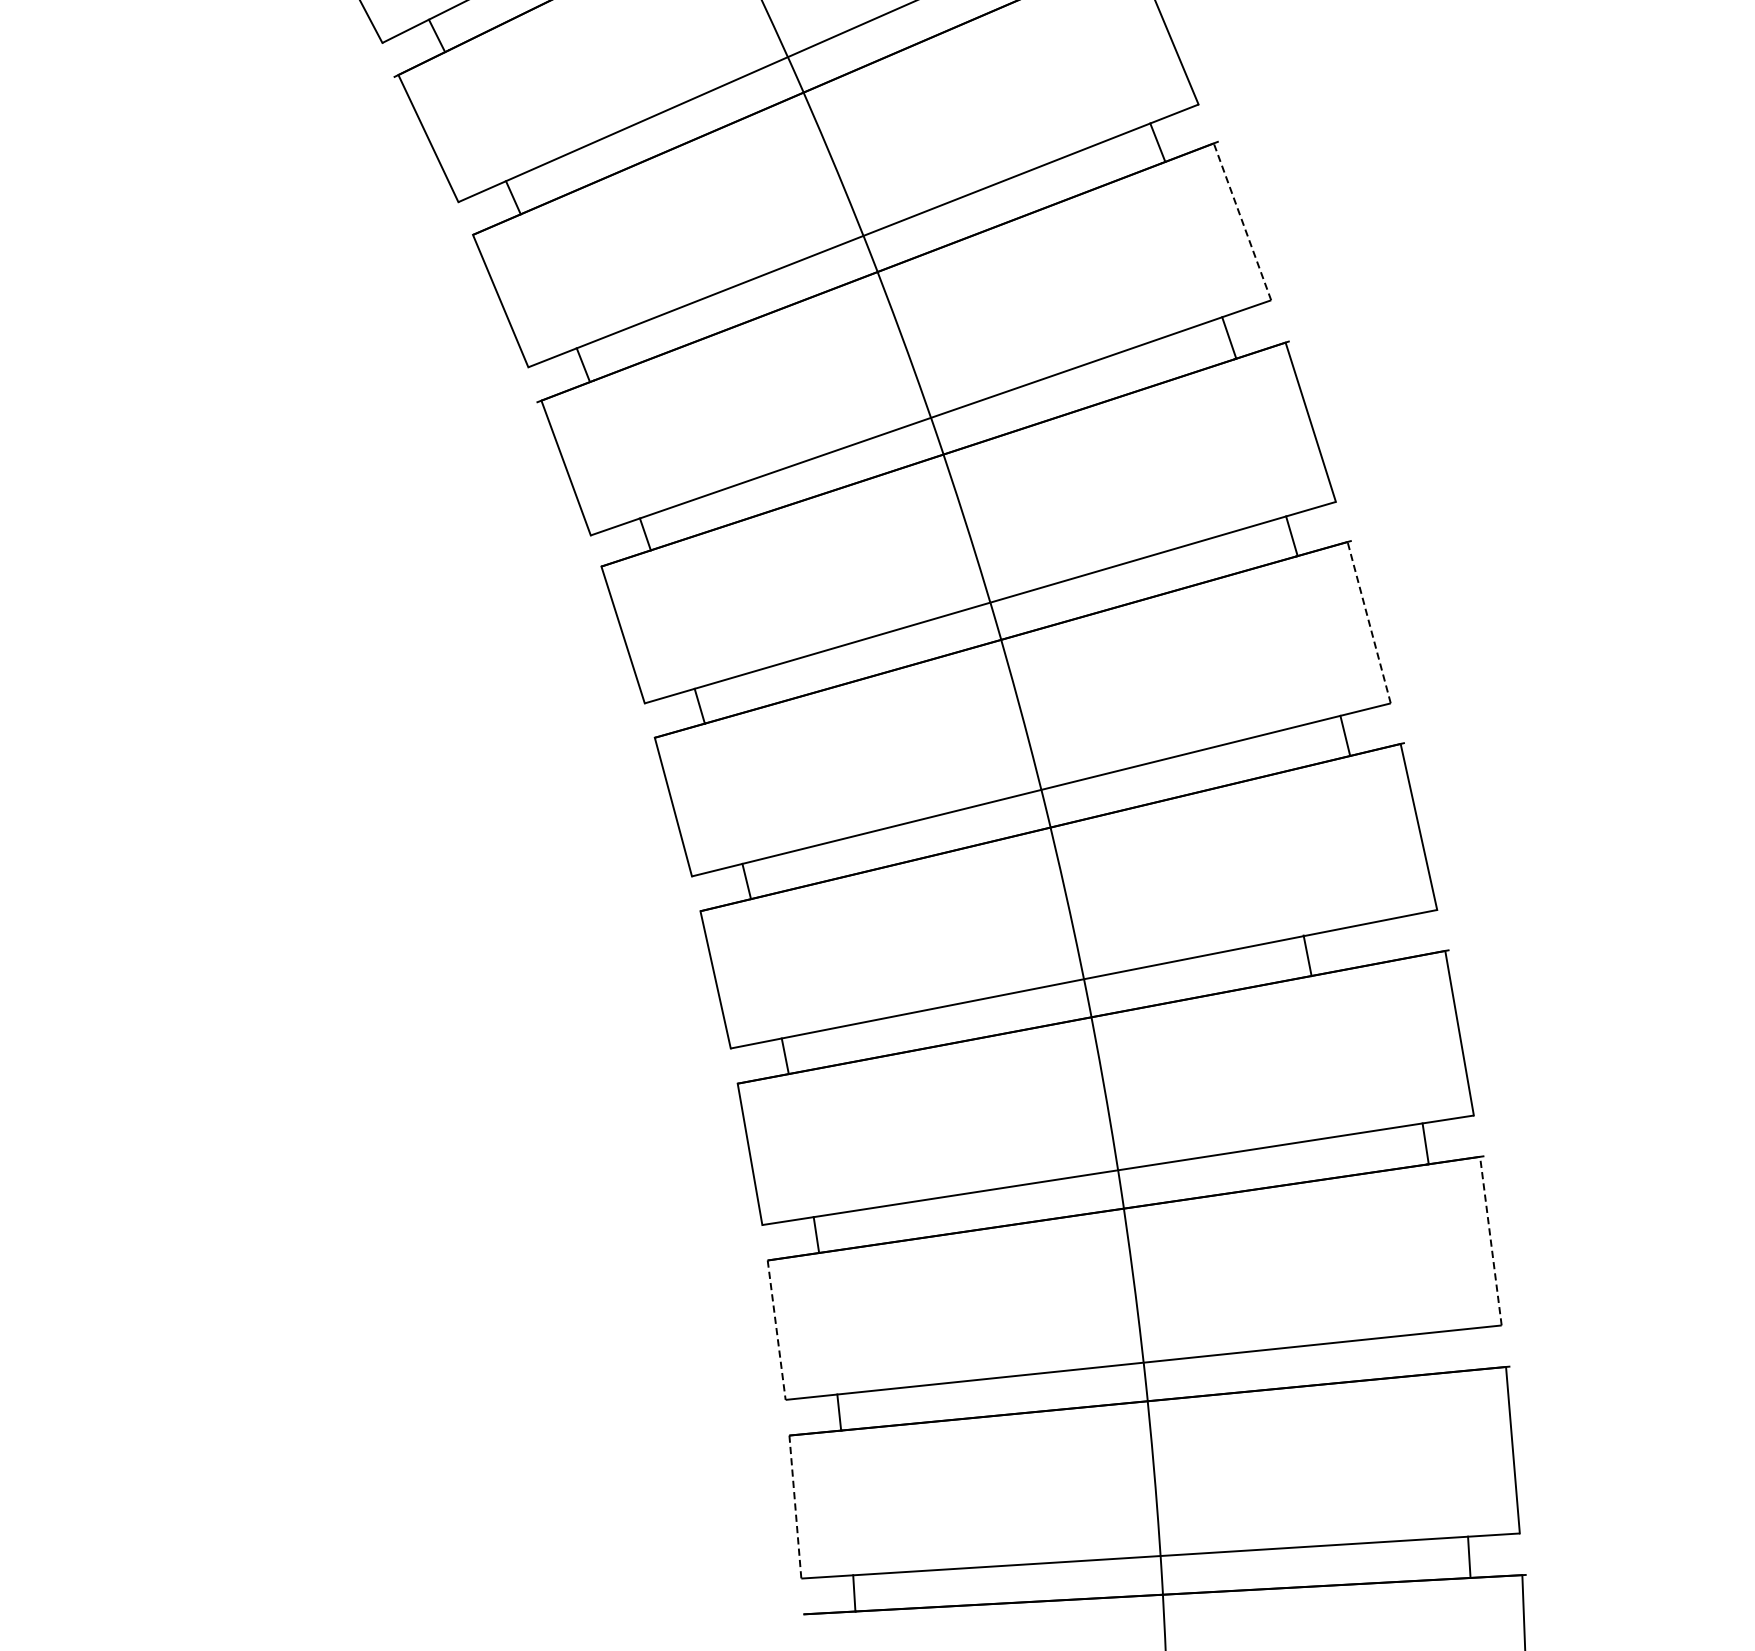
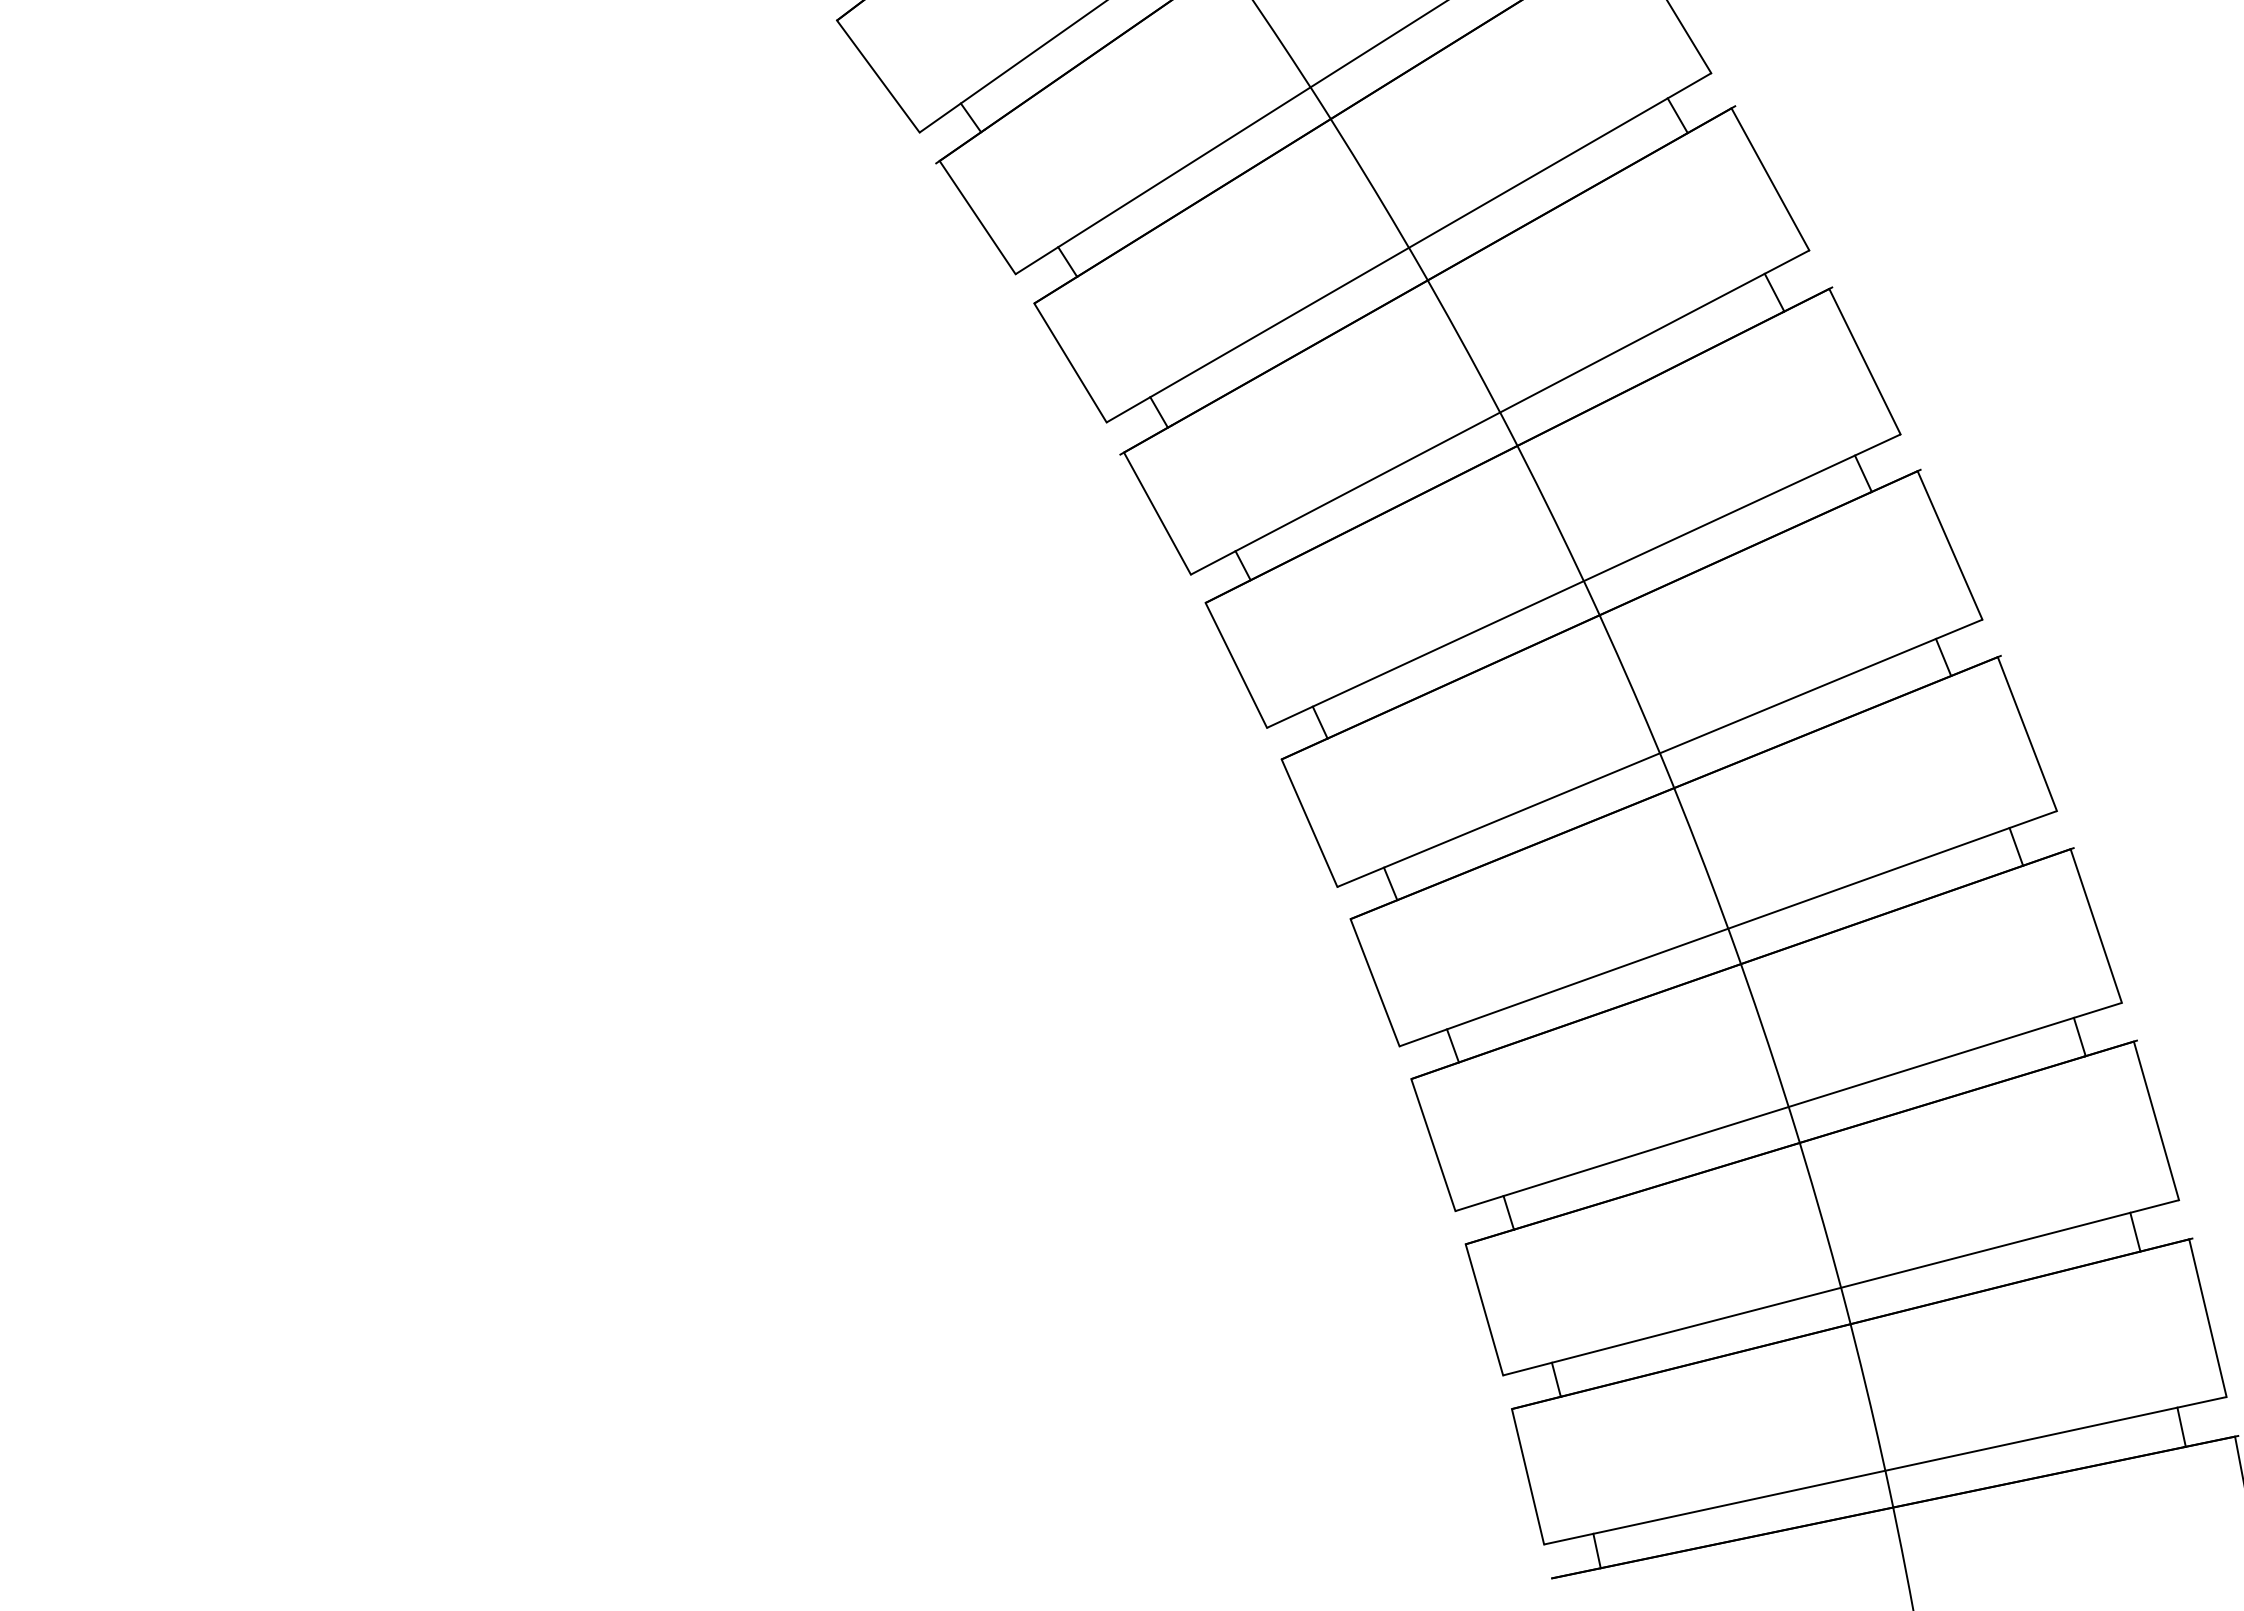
line: (1242, 220) -> (1770, 178), dashed -> solid
line: (1368, 621) -> (1949, 544), dashed -> solid
line: (1307, 955) -> (2016, 846), moved
line: (1490, 1240) -> (2156, 1120), dashed -> solid
line: (776, 1330) -> (1484, 1310), dashed -> solid
line: (1452, 1350) -> (2135, 1231), added
line: (795, 1506) -> (1528, 1476), dashed -> solid

